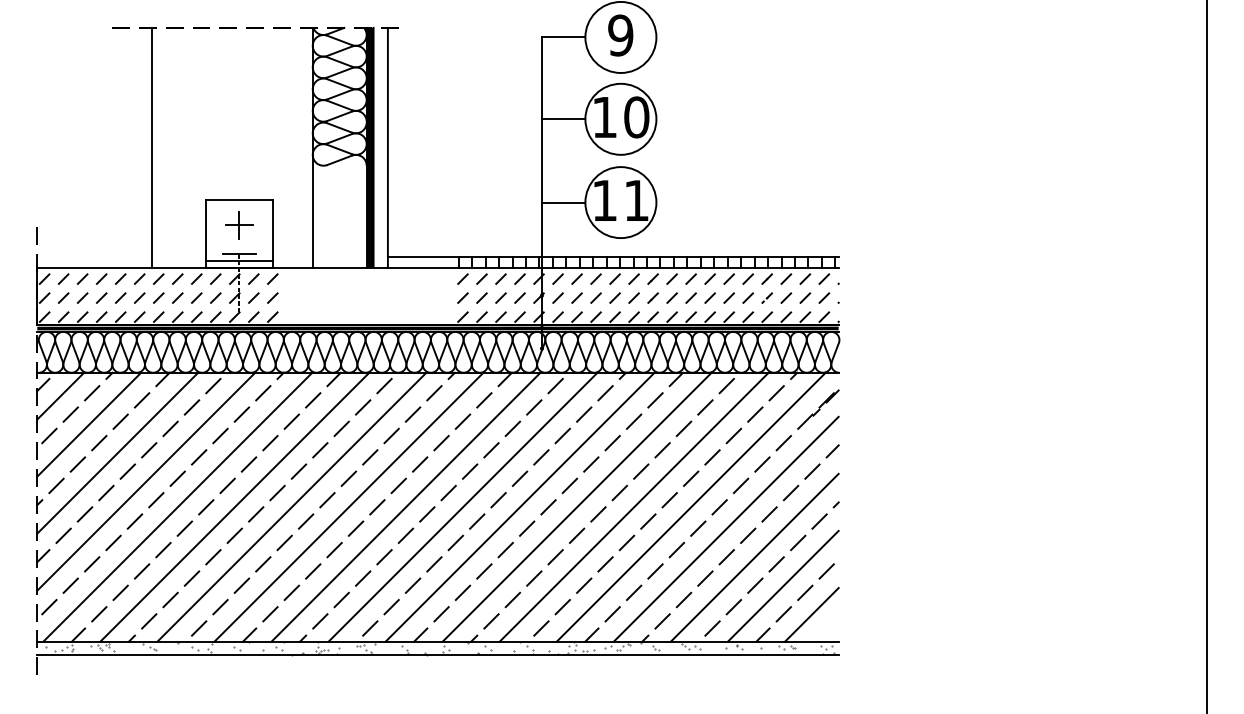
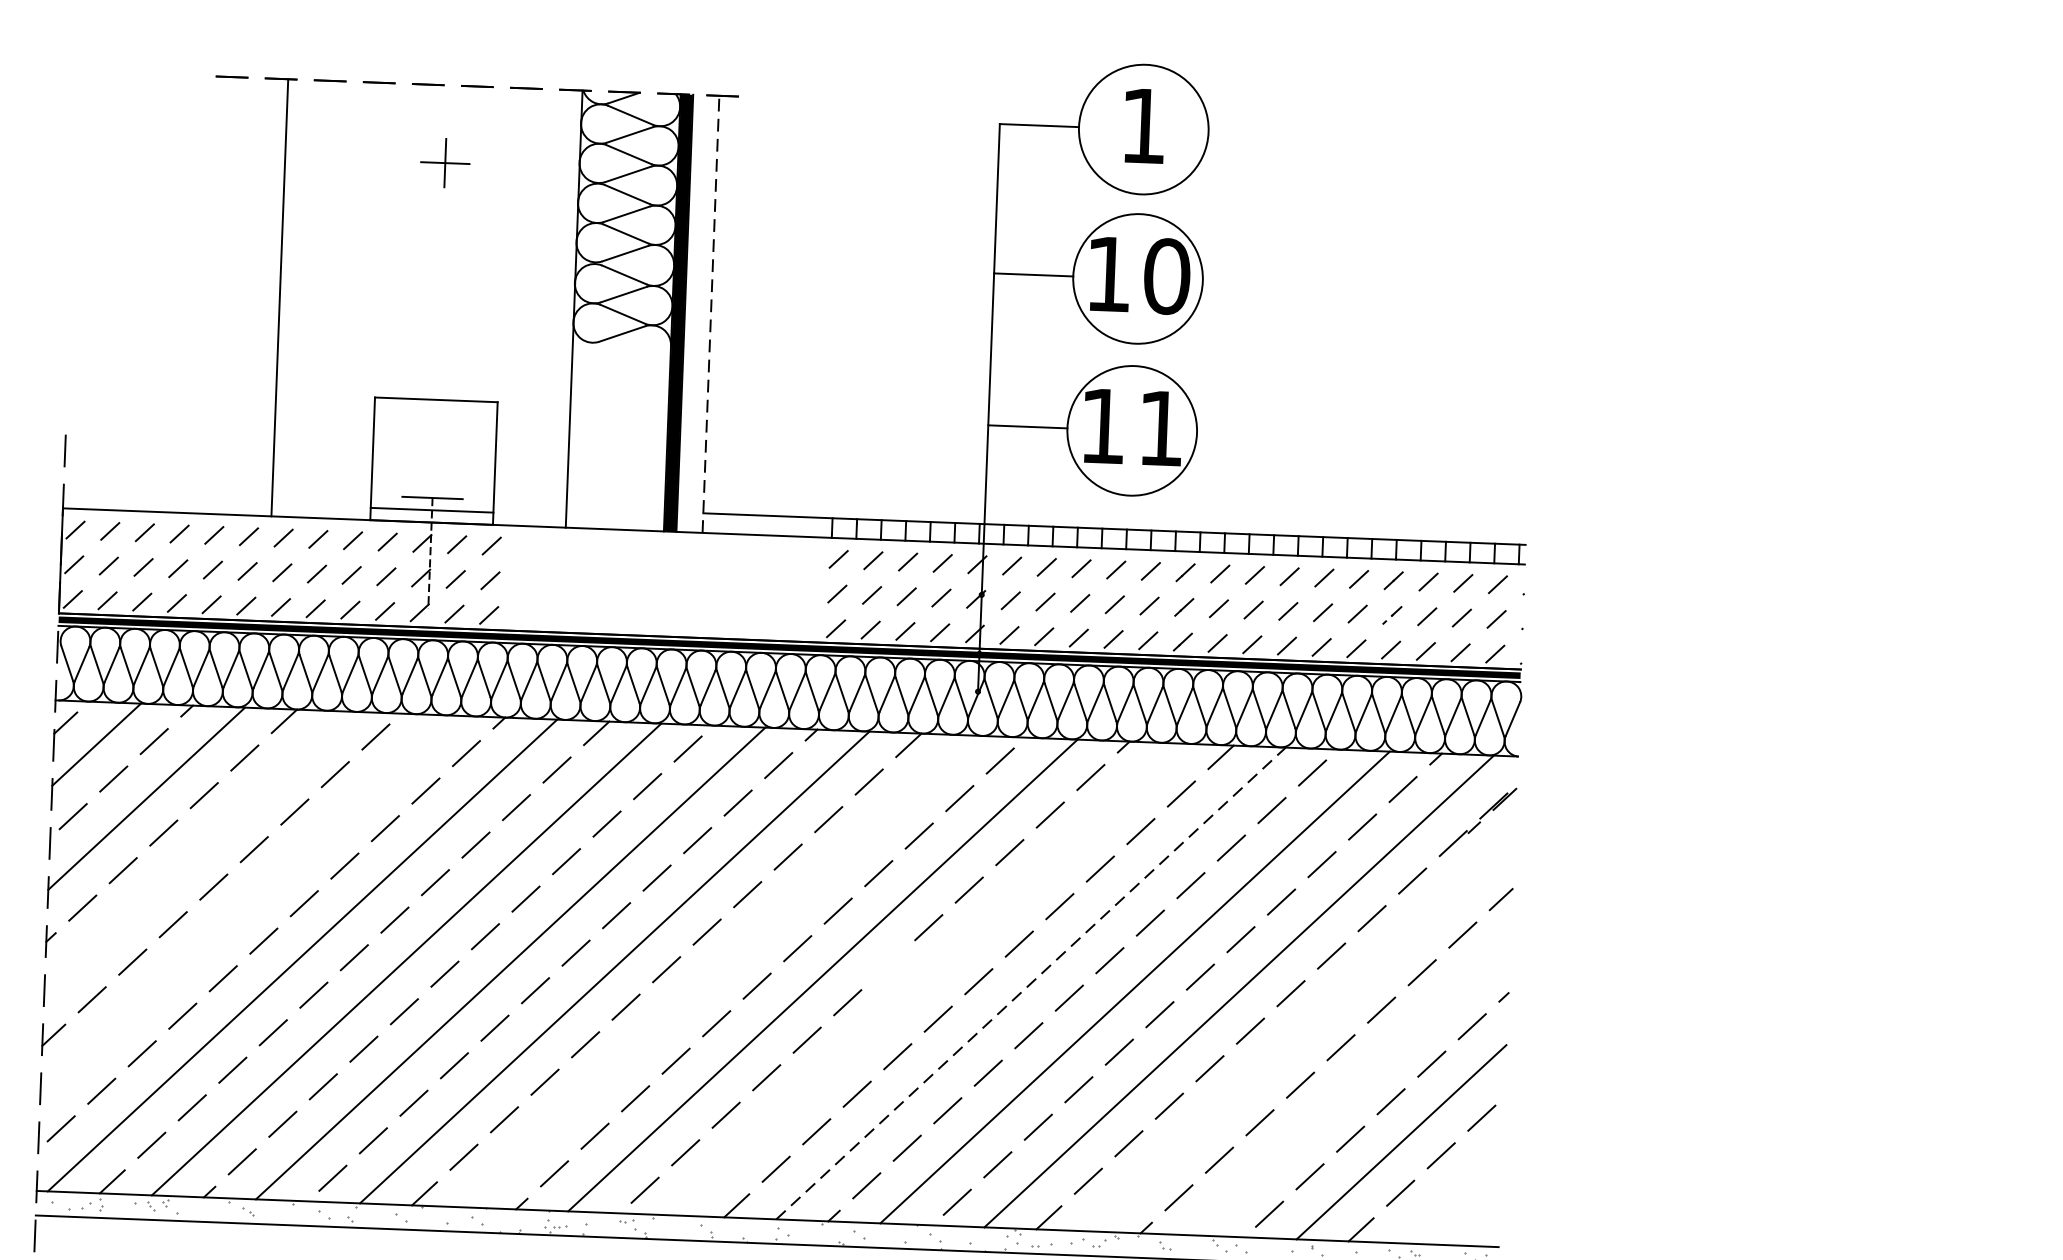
text: (620, 35) -> (1143, 125), 9 -> 1
line: (387, 147) -> (710, 313), solid -> dashed
part: (239, 225) -> (445, 163), moved
line: (117, 452) -> (196, 851), removed
line: (146, 481) -> (247, 906), removed
line: (498, 500) -> (888, 965), removed
line: (405, 506) -> (717, 970), removed
line: (519, 506) -> (925, 978), removed
line: (577, 506) -> (1031, 982), solid -> dashed
line: (725, 528) -> (1300, 1032), removed
line: (754, 557) -> (1351, 1087), removed
line: (811, 614) -> (1451, 1195), removed

